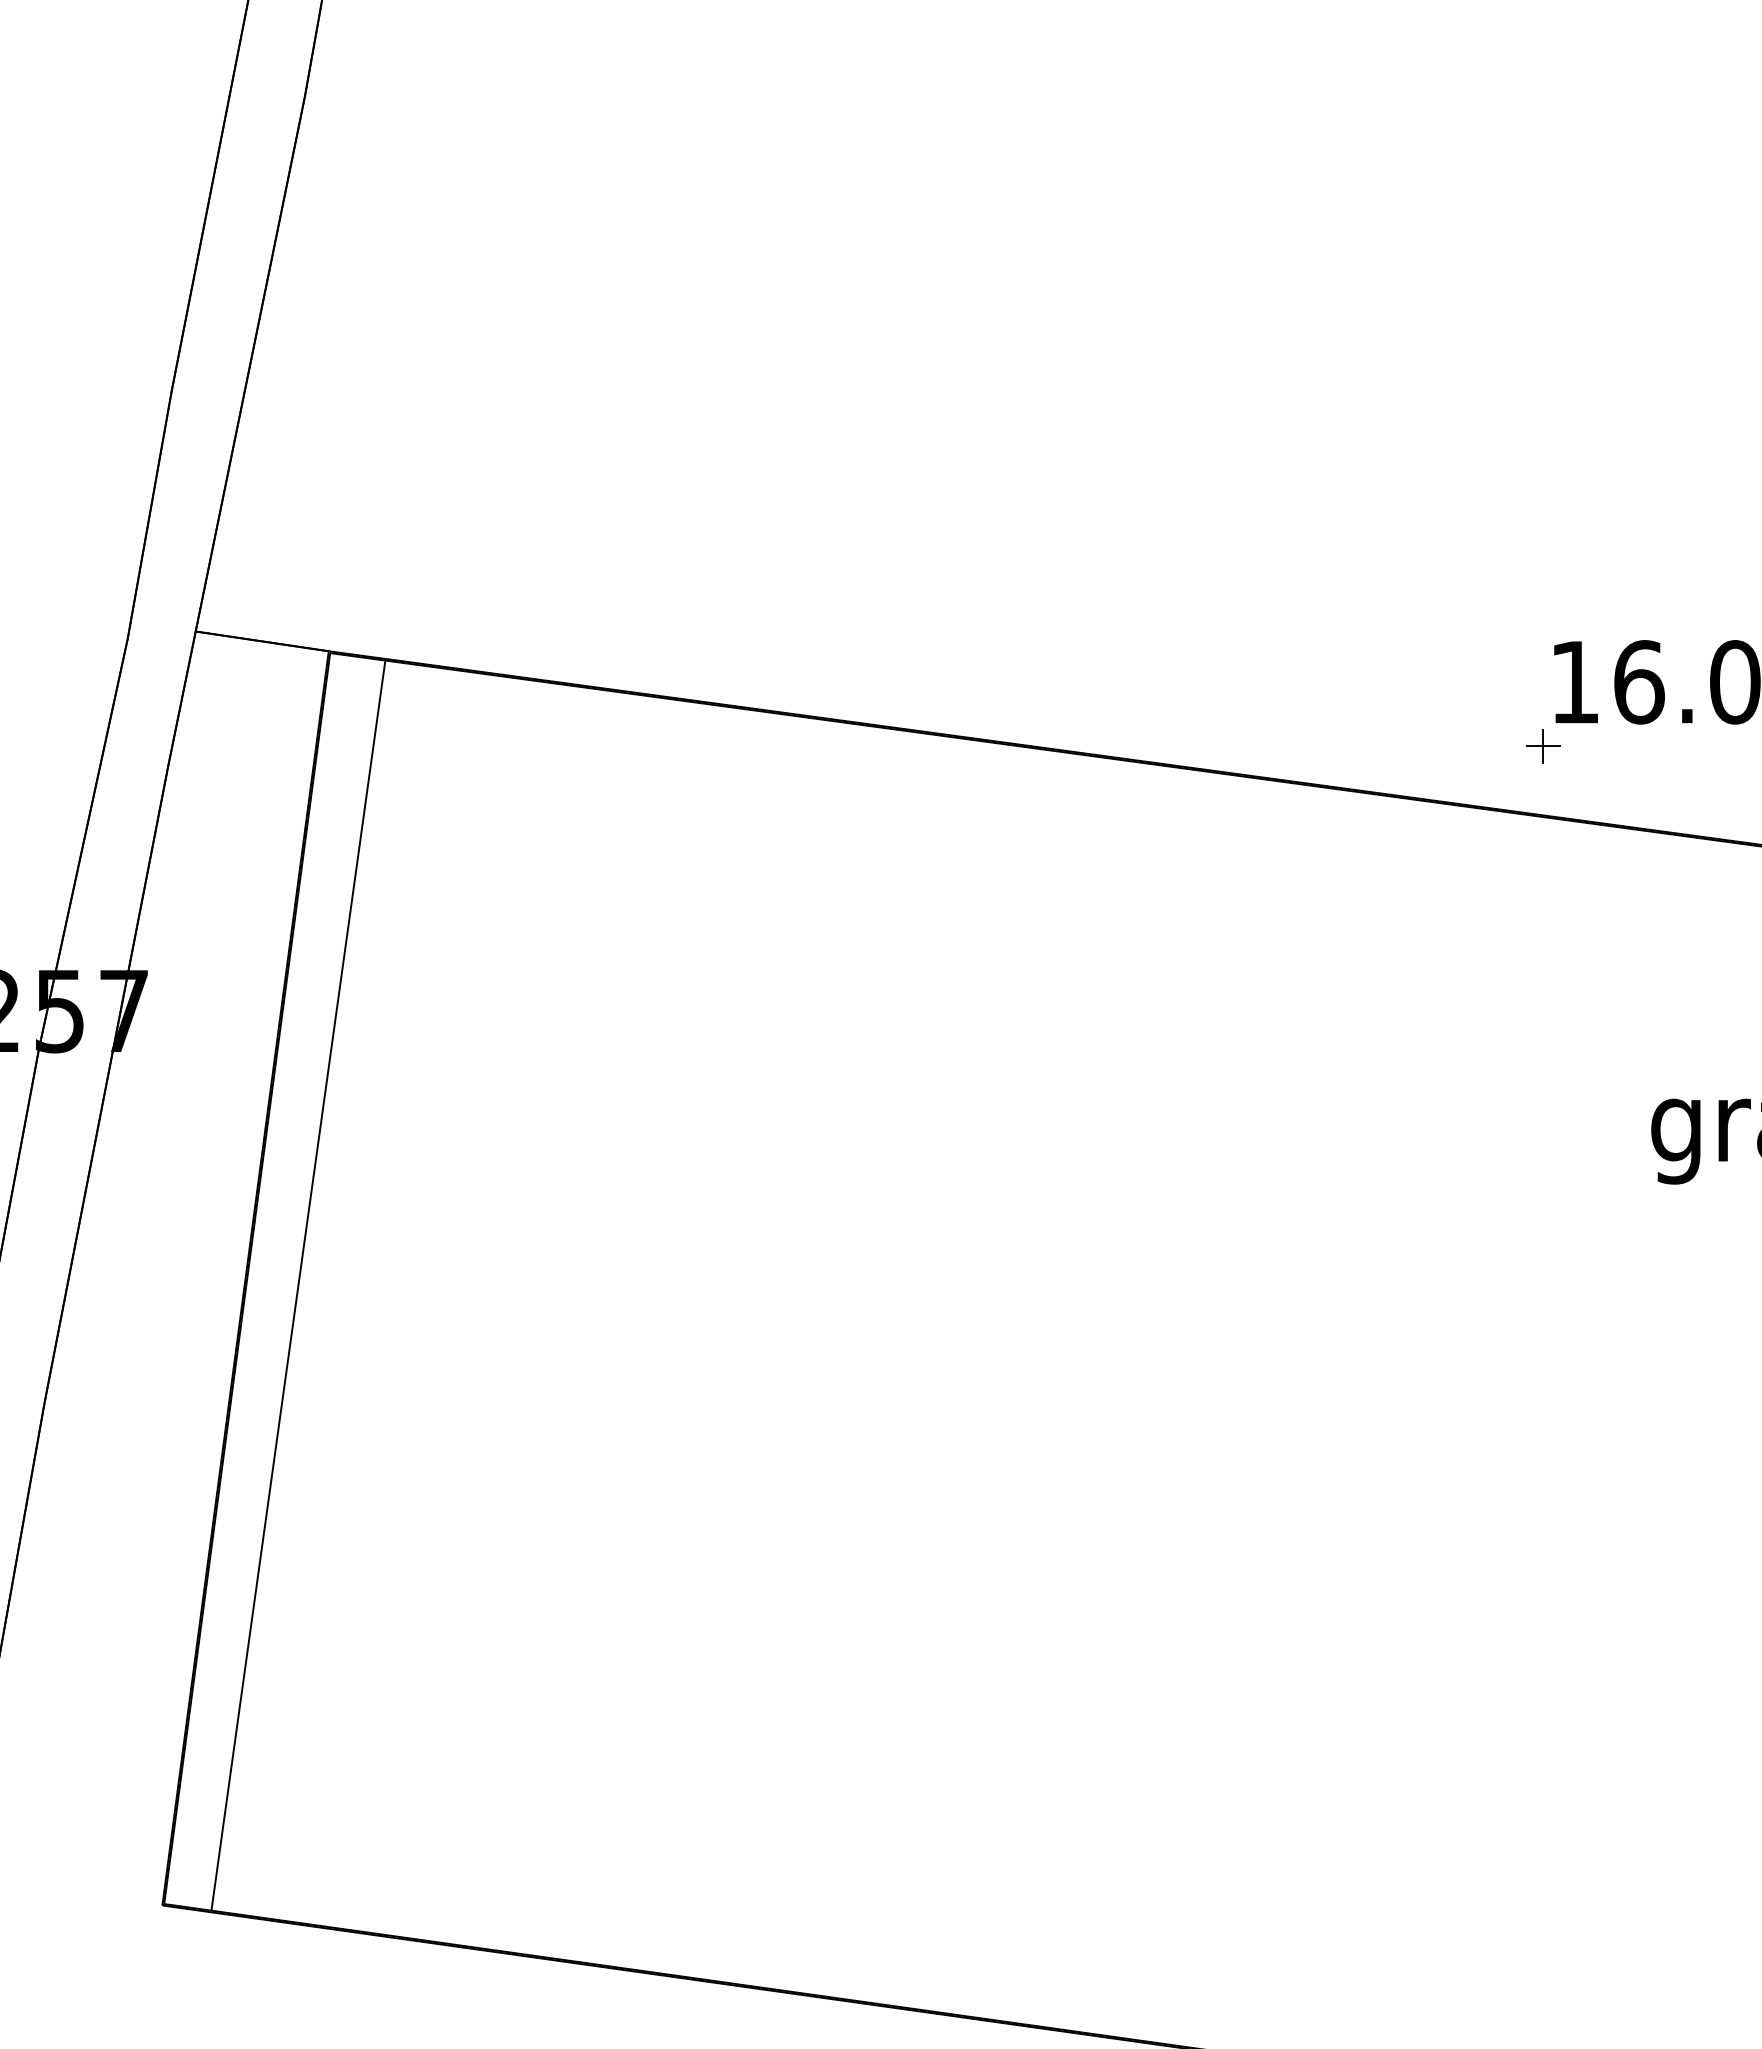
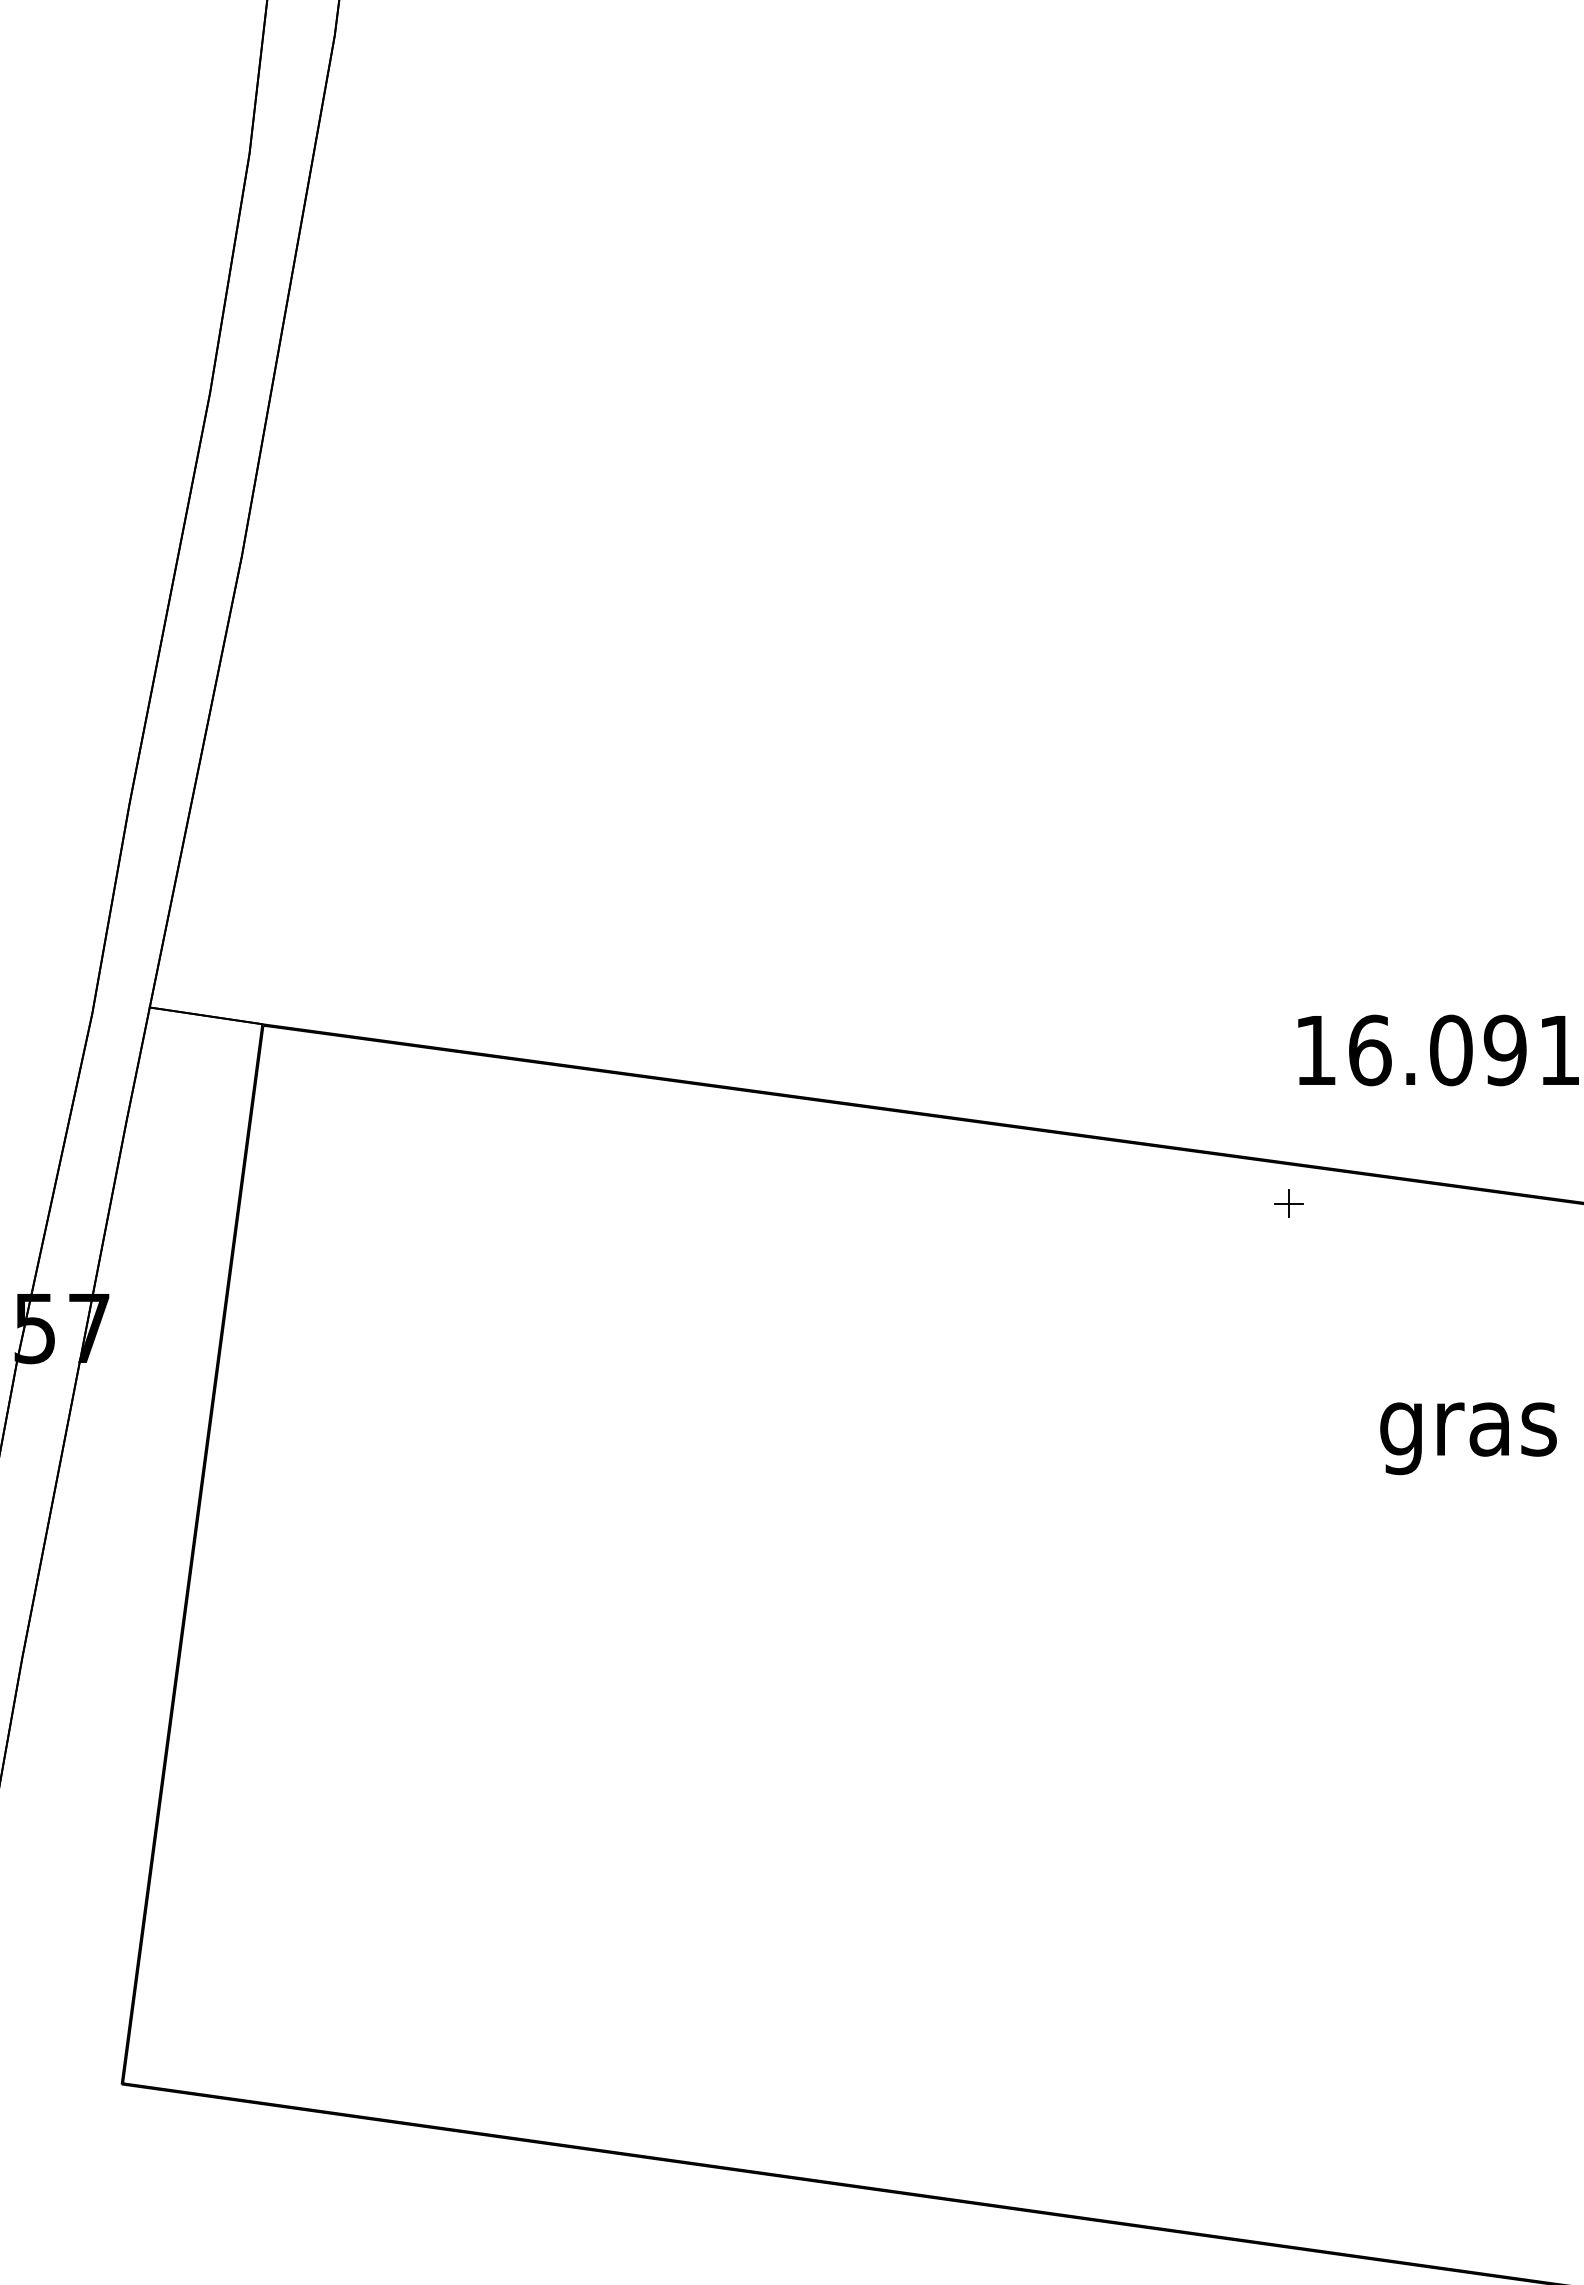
part: (1542, 746) -> (1288, 1203), moved
line: (298, 1285) -> (236, 1560), removed

